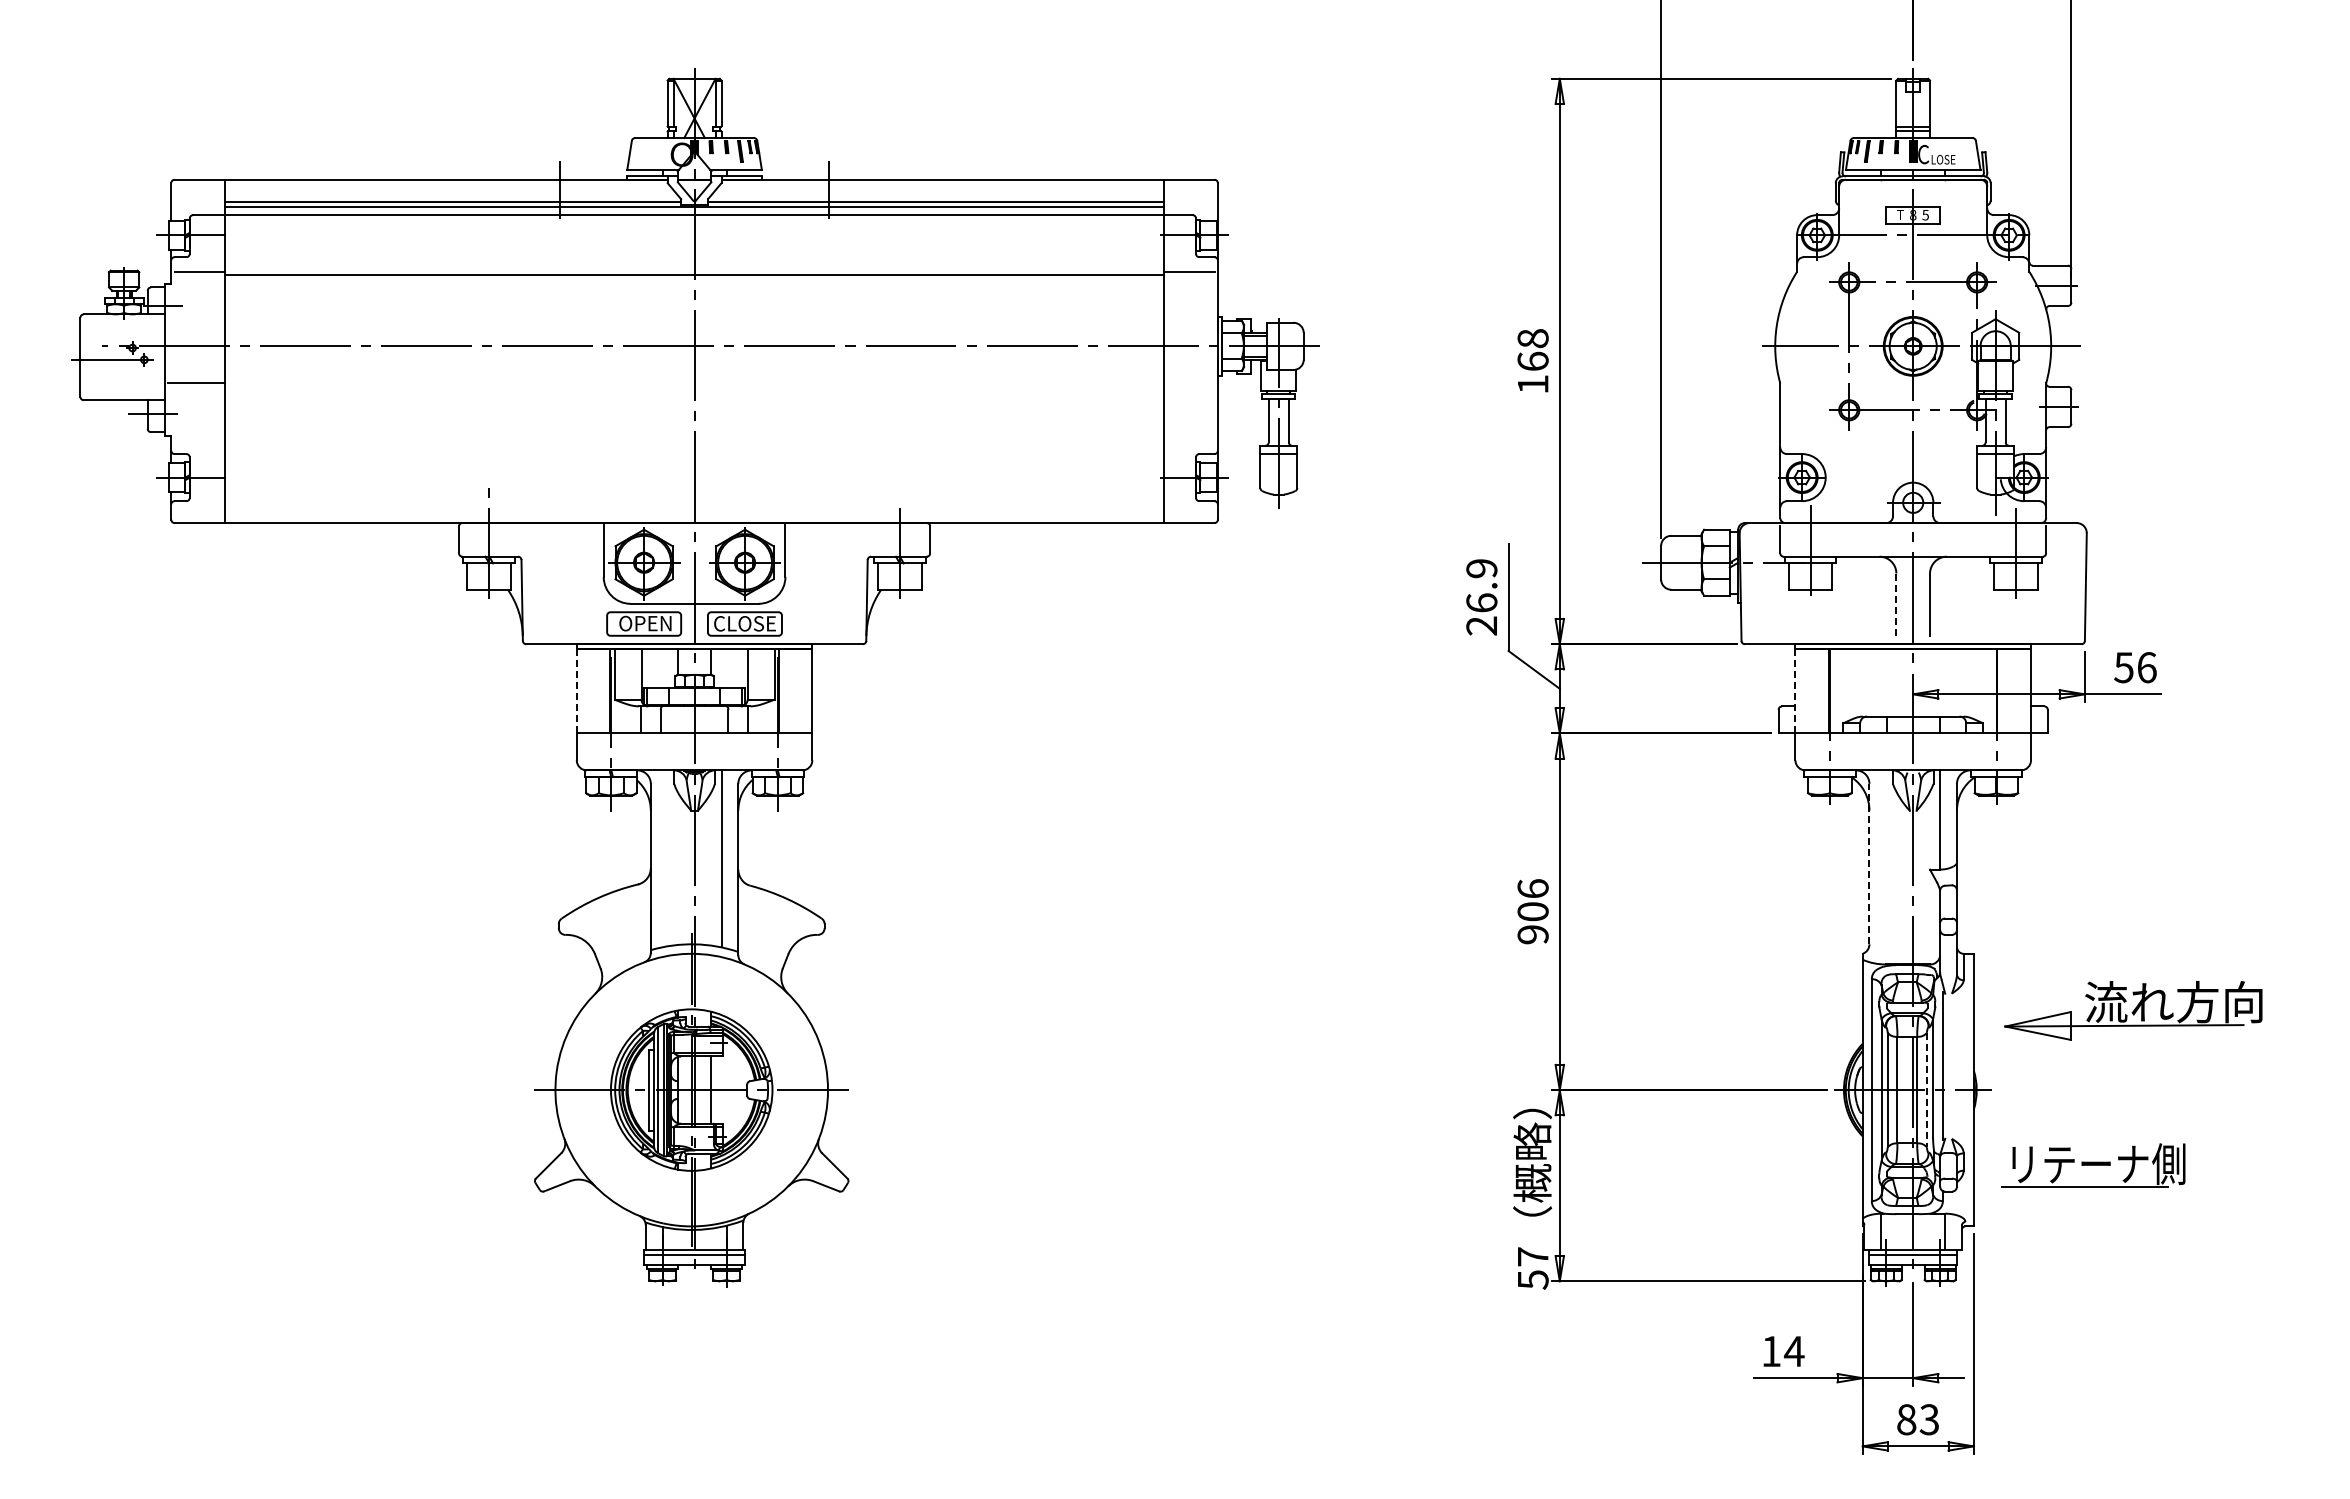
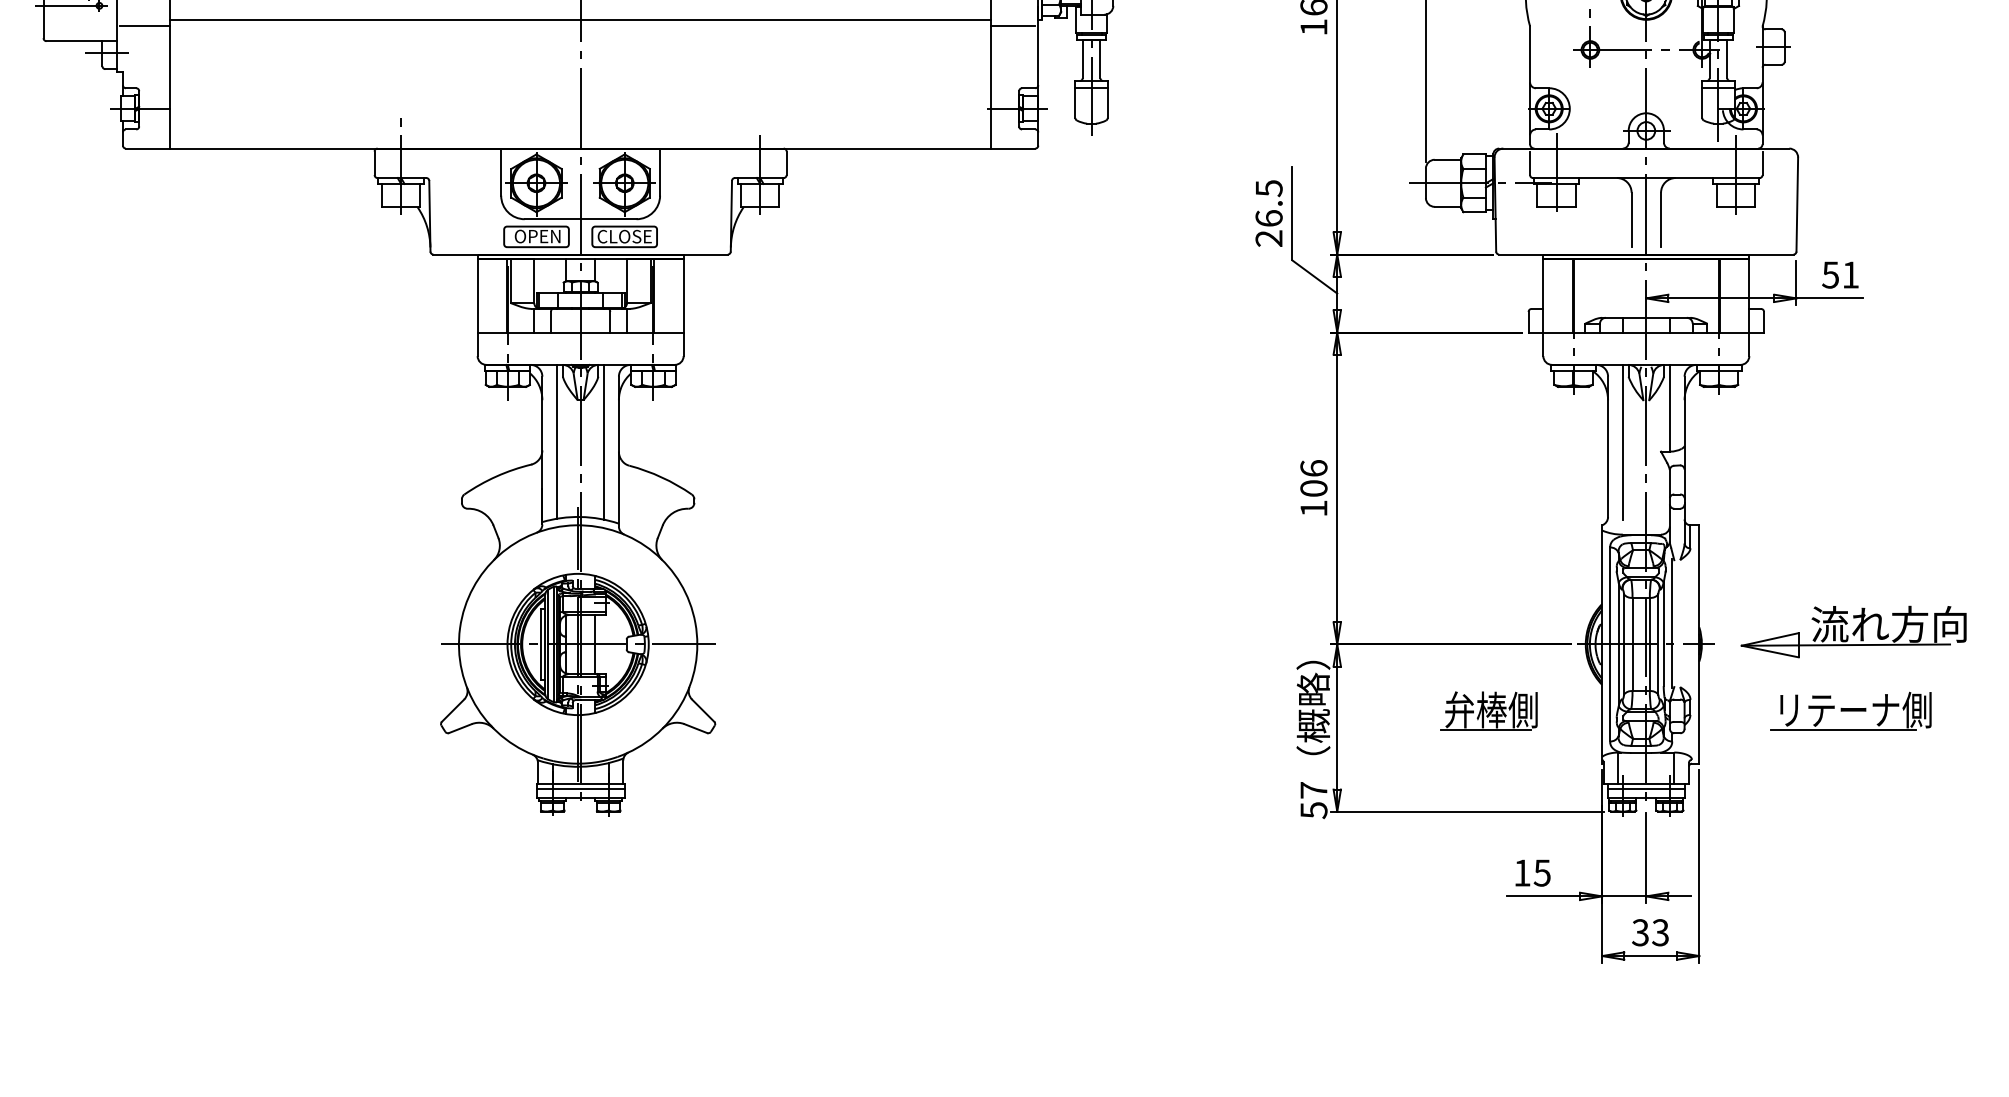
line: (694, 376) -> (580, 20), added
line: (1189, 383) -> (1013, 26), added
text: (1481, 568) -> (1268, 188), 26.9 -> 26.5
line: (1896, 604) -> (1631, 219), dashed -> solid
text: (2147, 667) -> (1851, 274), 56 -> 51
line: (576, 690) -> (477, 295), dashed -> solid
line: (1795, 690) -> (1543, 295), dashed -> solid
line: (667, 858) -> (556, 441), added
line: (1886, 858) -> (1622, 441), added
line: (1869, 863) -> (1608, 446), dashed -> solid
text: (1532, 934) -> (1313, 508), 906 -> 106
part: (2133, 1010) -> (1853, 631), moved
line: (1927, 1090) -> (1658, 644), dashed -> solid
part: (1733, 1165) -> (1489, 710), added
part: (2093, 1165) -> (1851, 711), moved
text: (1793, 1351) -> (1541, 873), 14 -> 15
text: (1906, 1419) -> (1640, 932), 83 -> 33

